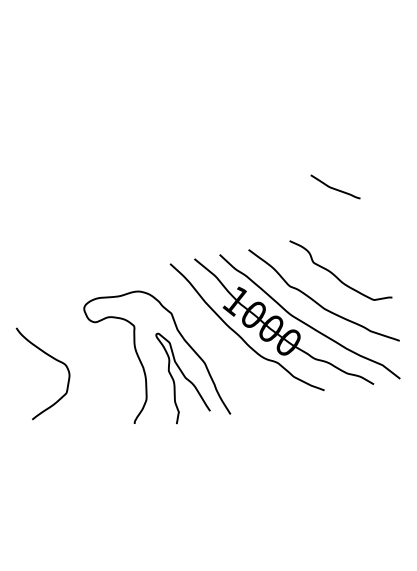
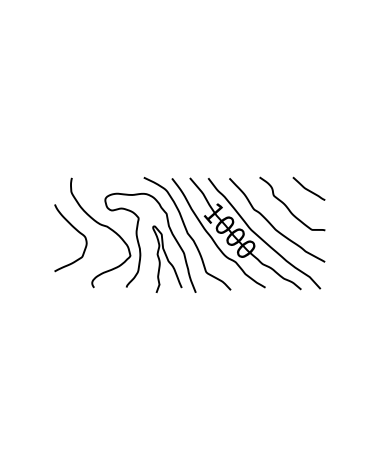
curve: (333, 186) -> (307, 188), moved
curve: (204, 335) -> (187, 233), added
curve: (86, 346) -> (102, 226), added

